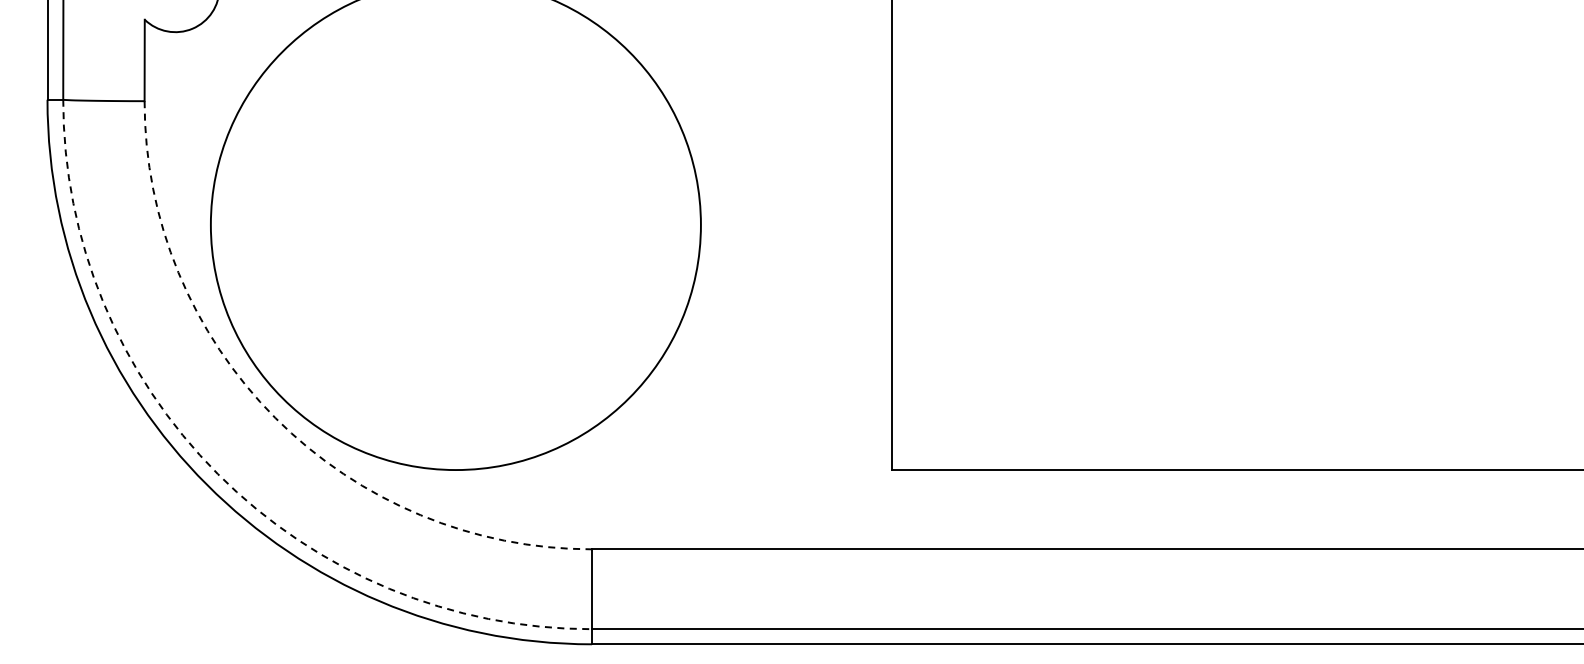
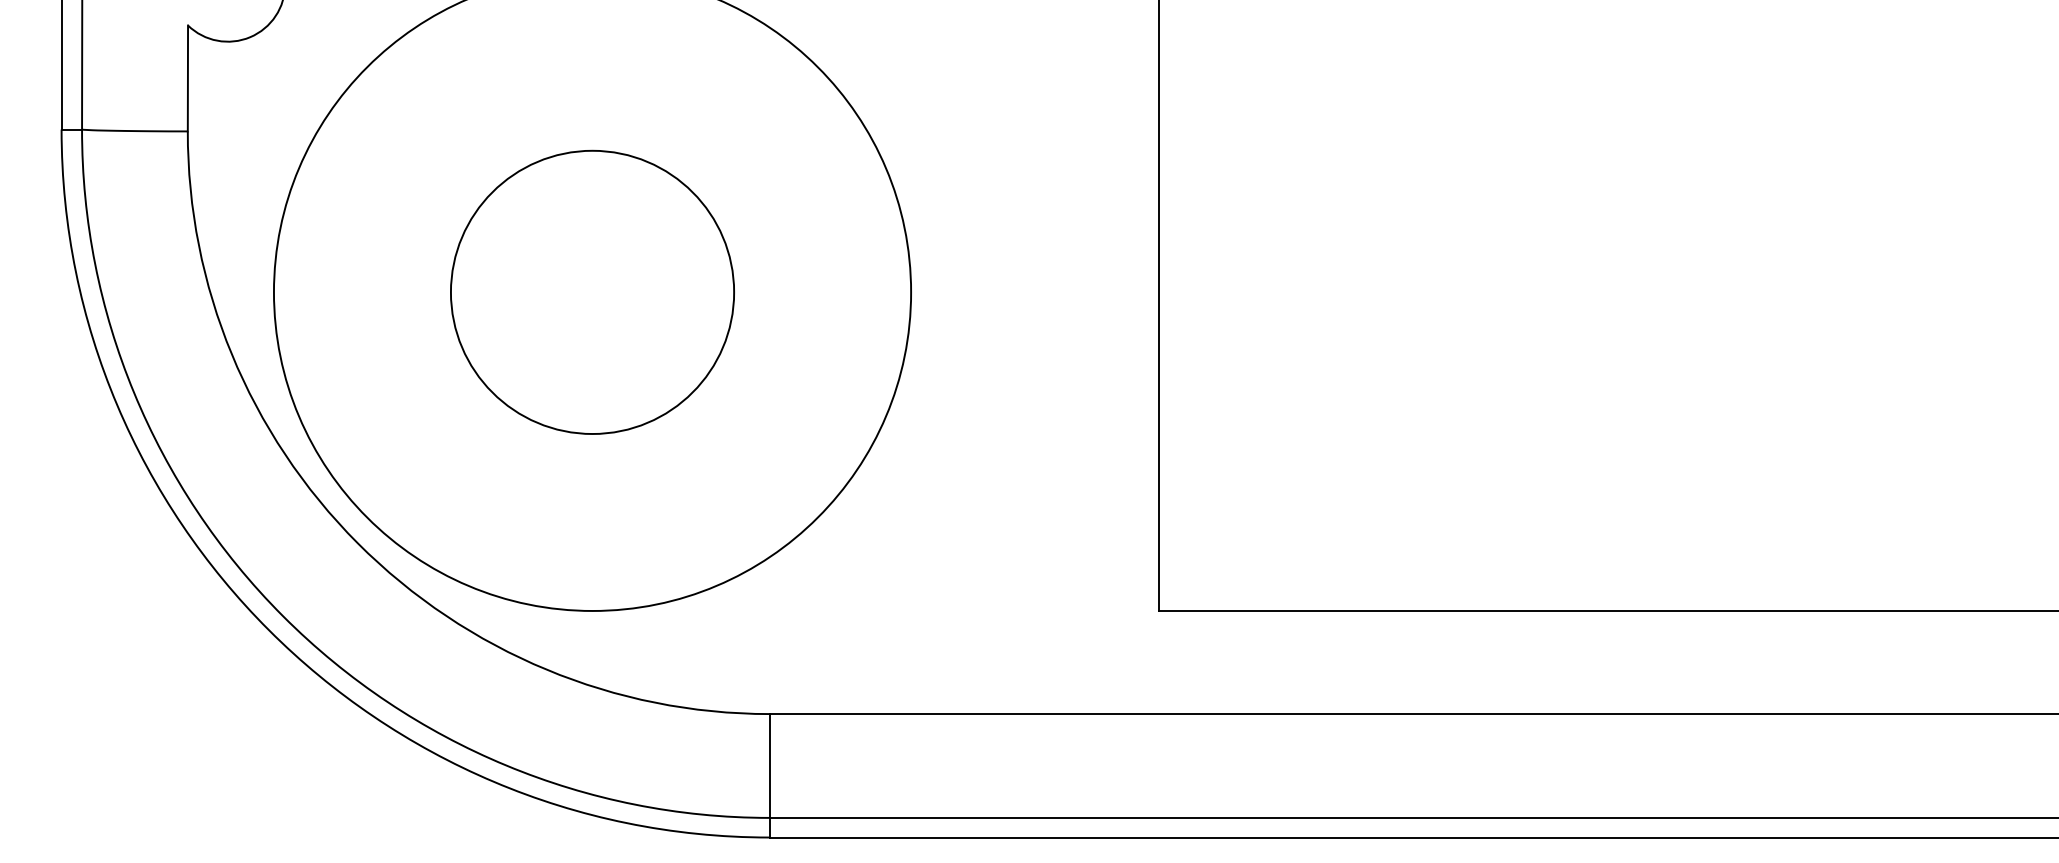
circle: (455, 224) -> (592, 291), added
arc: (275, 418) -> (357, 543), dashed -> solid
arc: (217, 474) -> (282, 616), dashed -> solid

